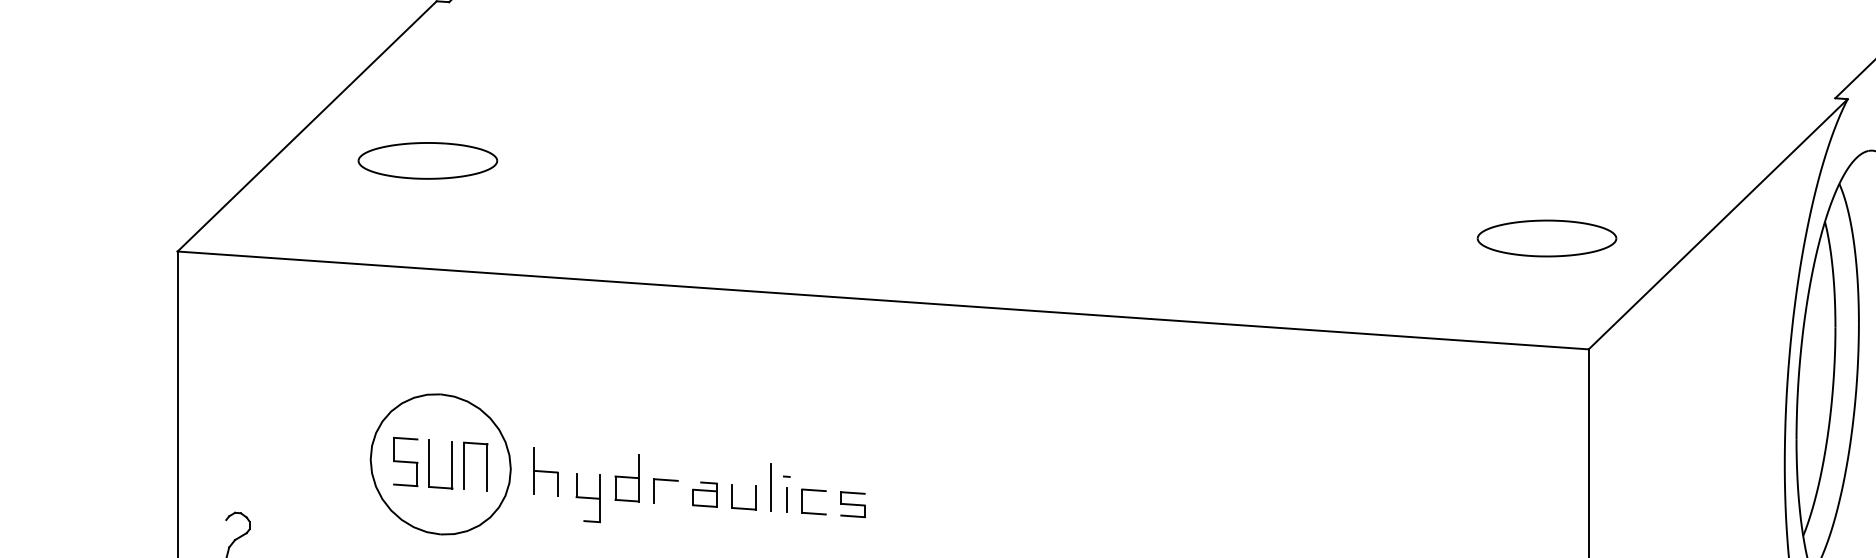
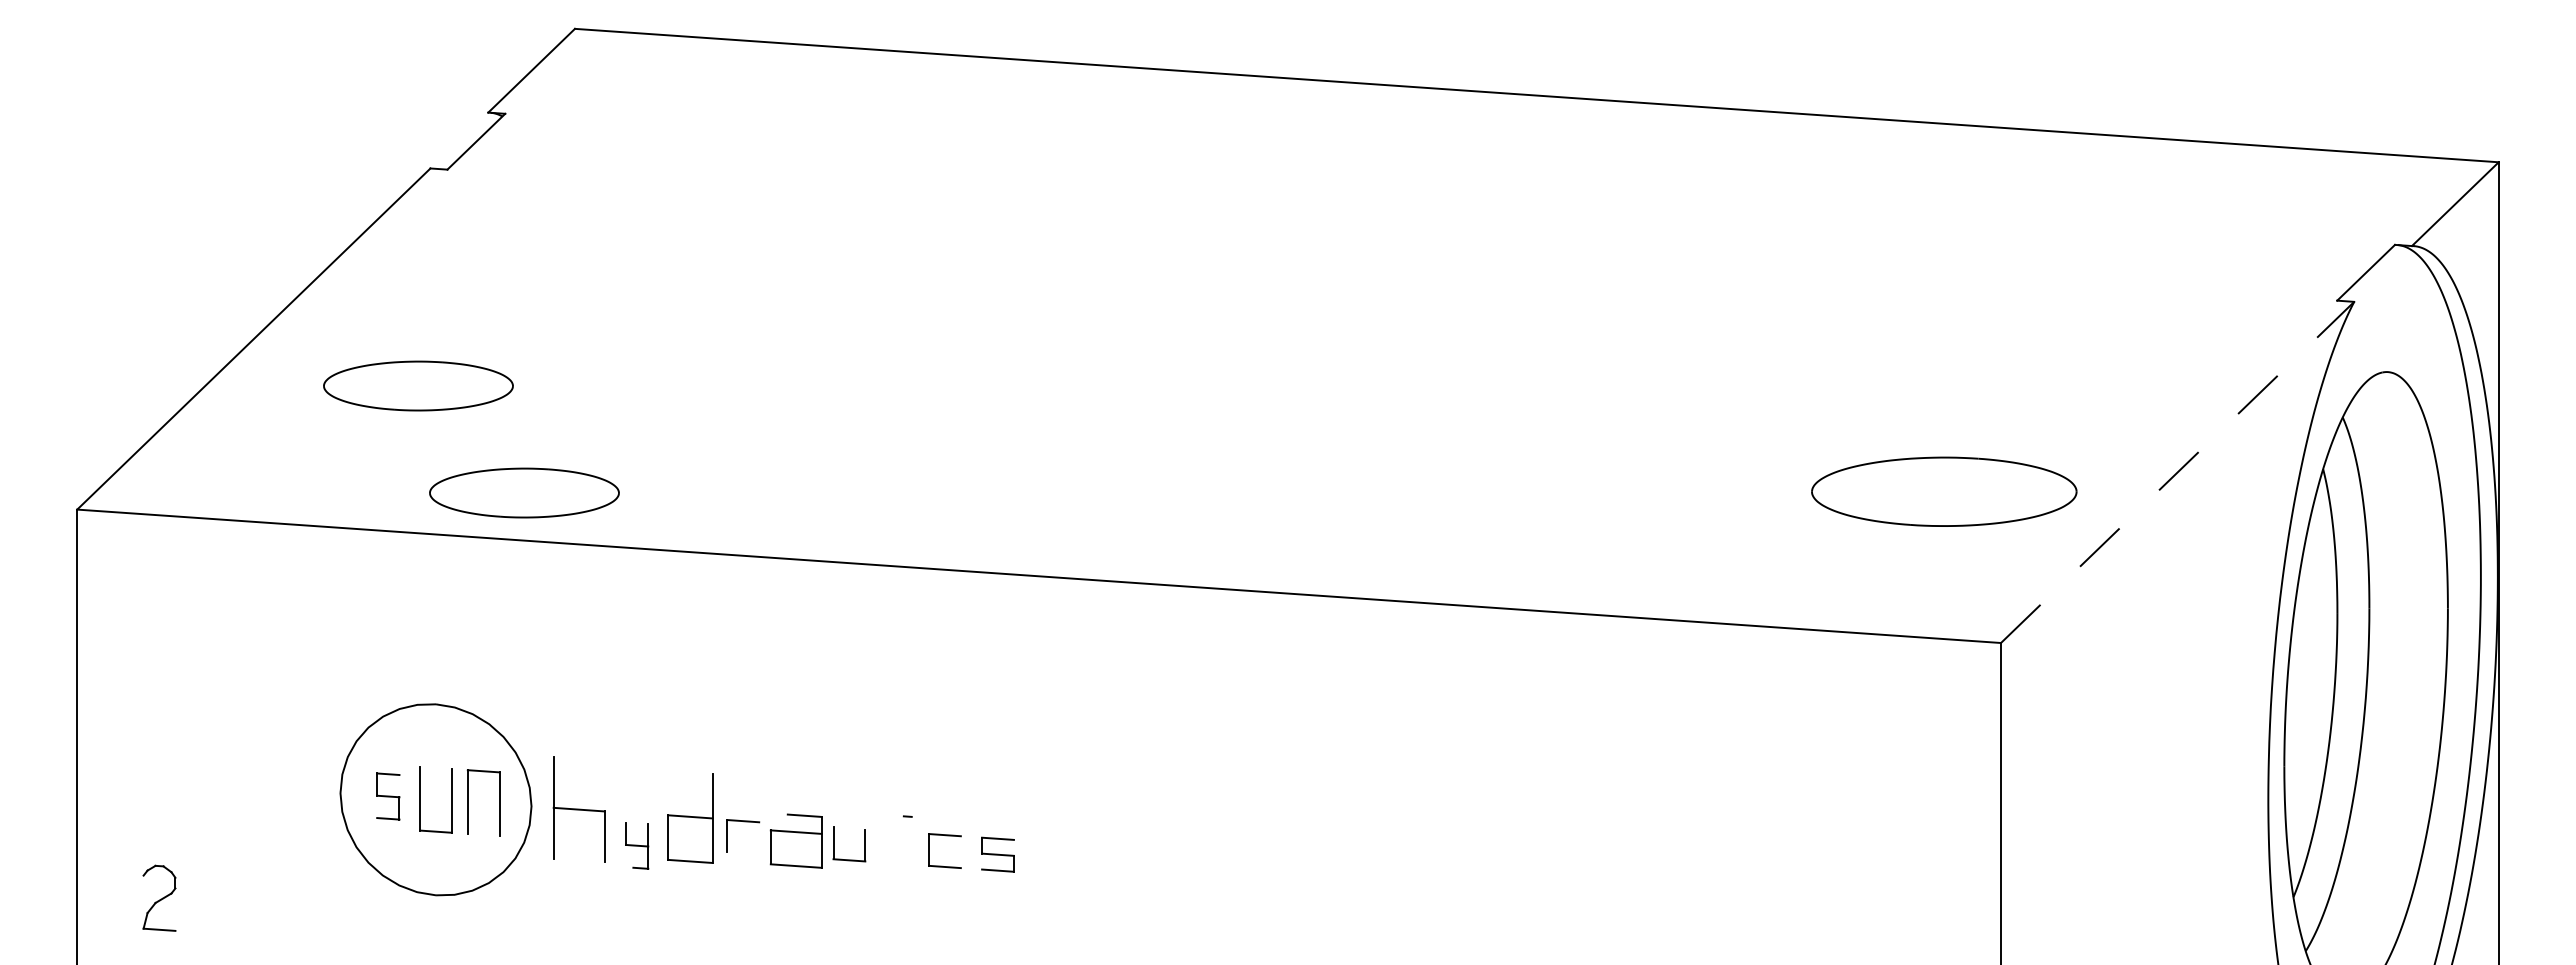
line: (1718, 224) -> (2177, 472), solid -> dashed
part: (505, 238) -> (524, 492), added
part: (1546, 238) -> (1943, 491), size x1.4
part: (405, 461) -> (388, 796), size x0.7
part: (546, 471) -> (579, 809), size x1.6
part: (626, 478) -> (689, 818), size x1.4
line: (771, 486) -> (886, 830), removed
part: (705, 494) -> (796, 840), size x1.6
part: (587, 497) -> (636, 845), size x0.7
line: (786, 500) -> (907, 848), removed

